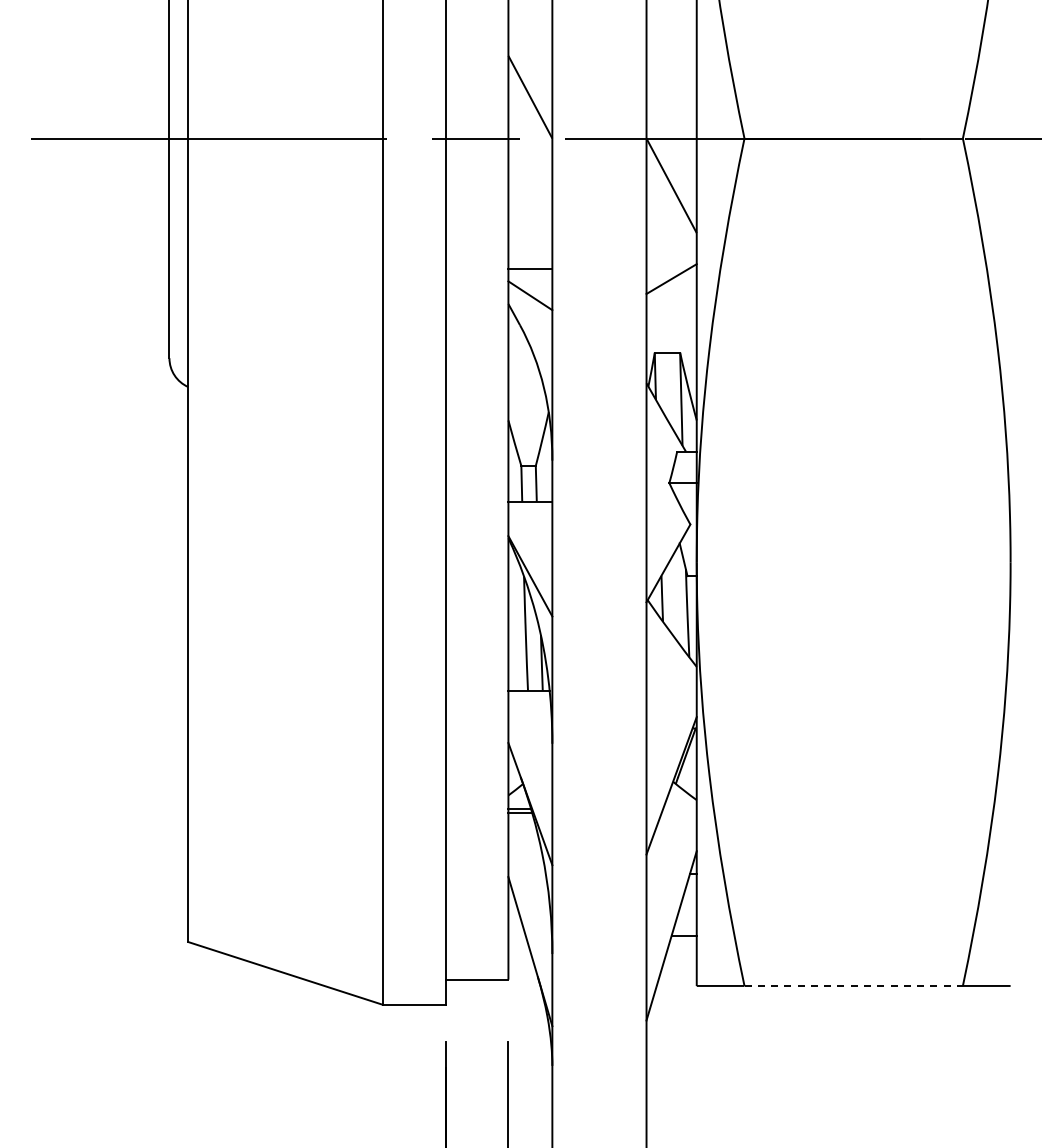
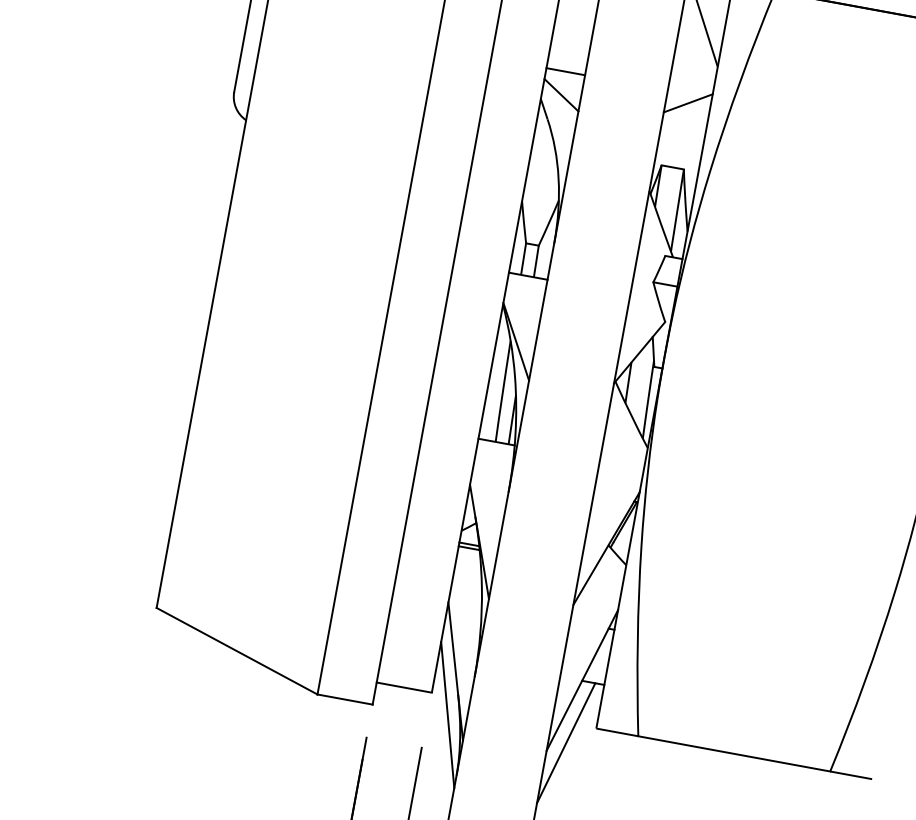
line: (854, 985) -> (735, 753), dashed -> solid
line: (530, 1000) -> (447, 714), added
line: (666, 1008) -> (566, 743), added

